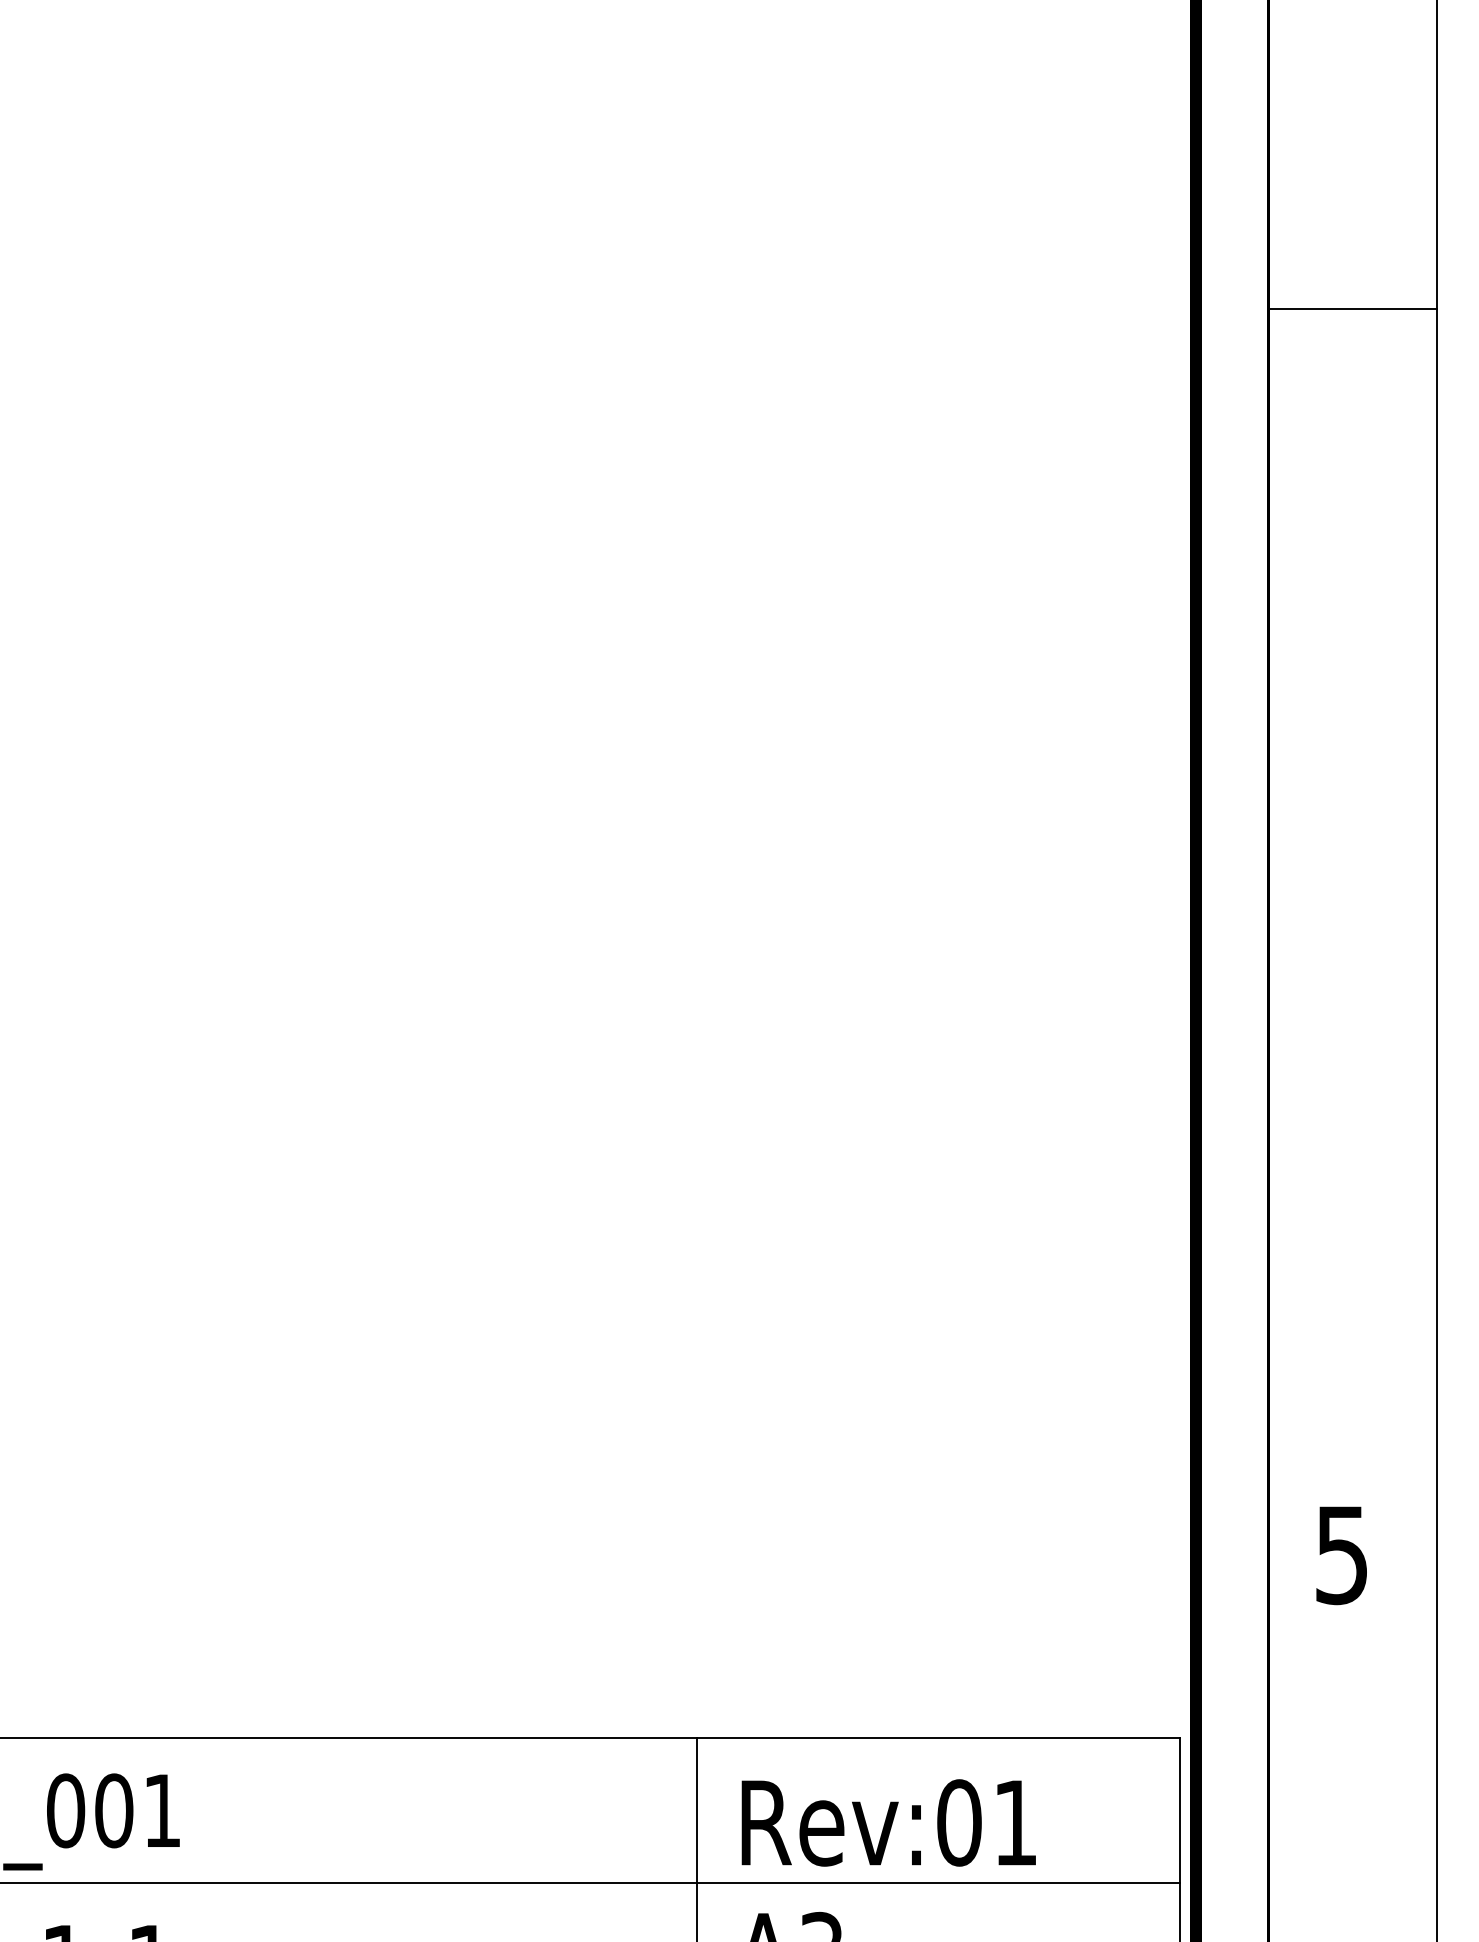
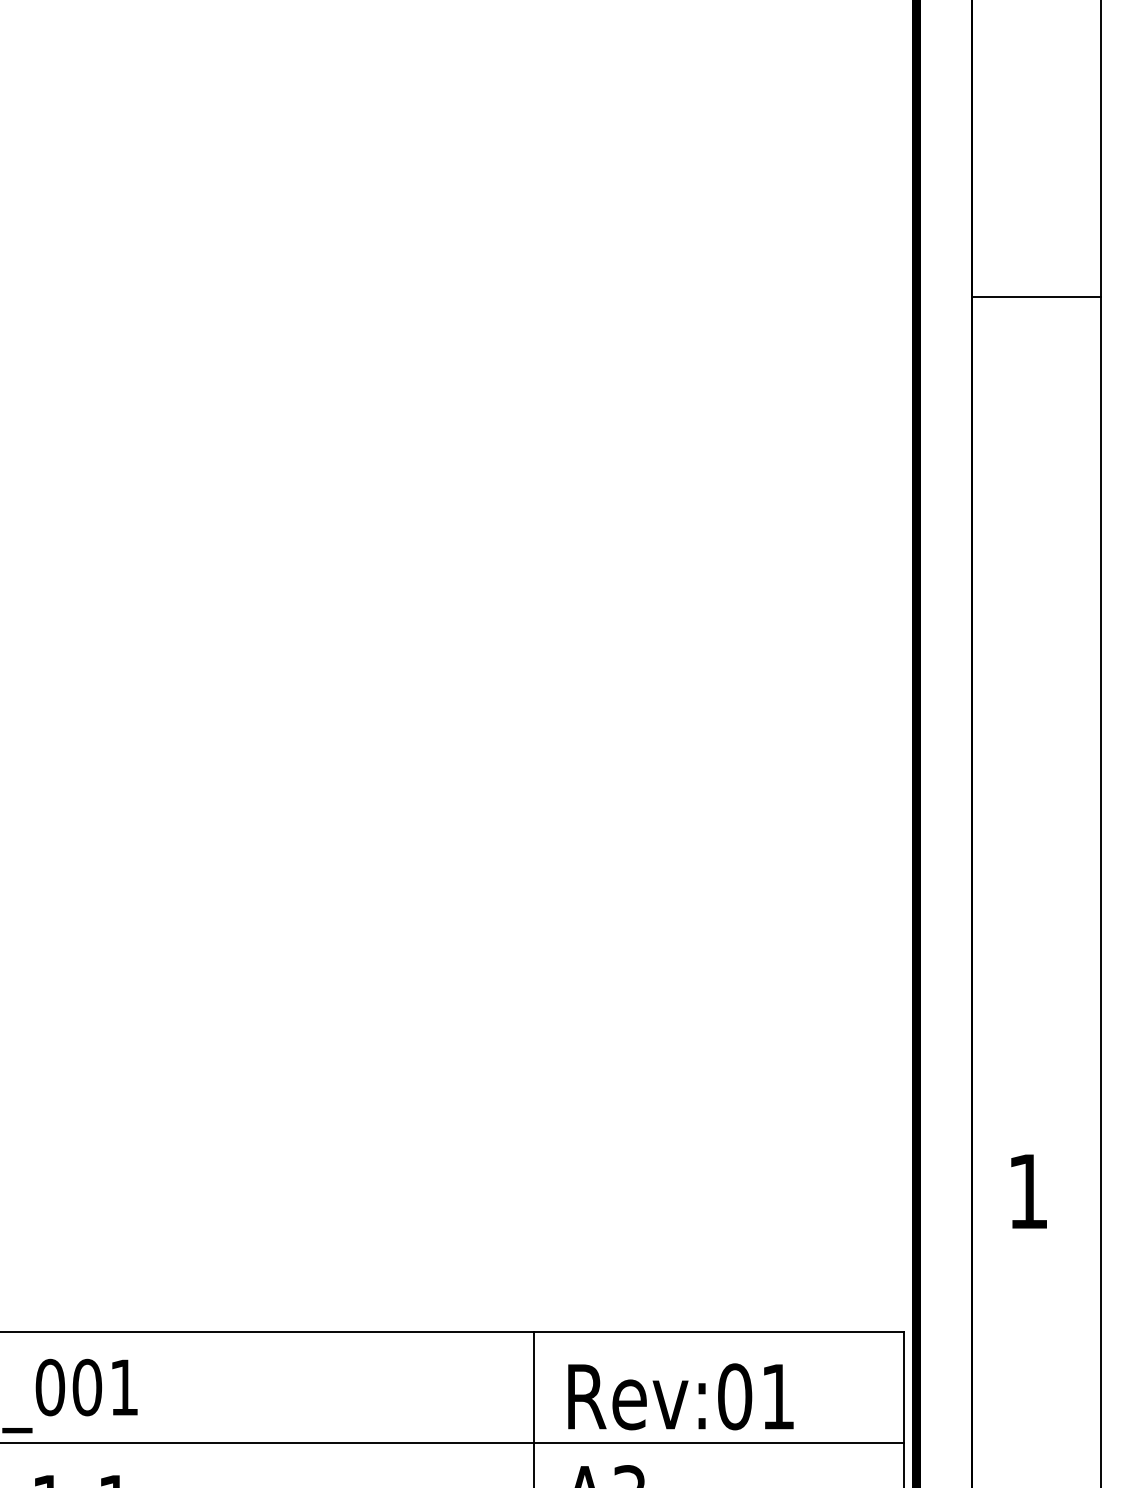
line: (1352, 308) -> (1036, 297), moved
text: (1341, 1554) -> (1027, 1191), 5 -> 1

